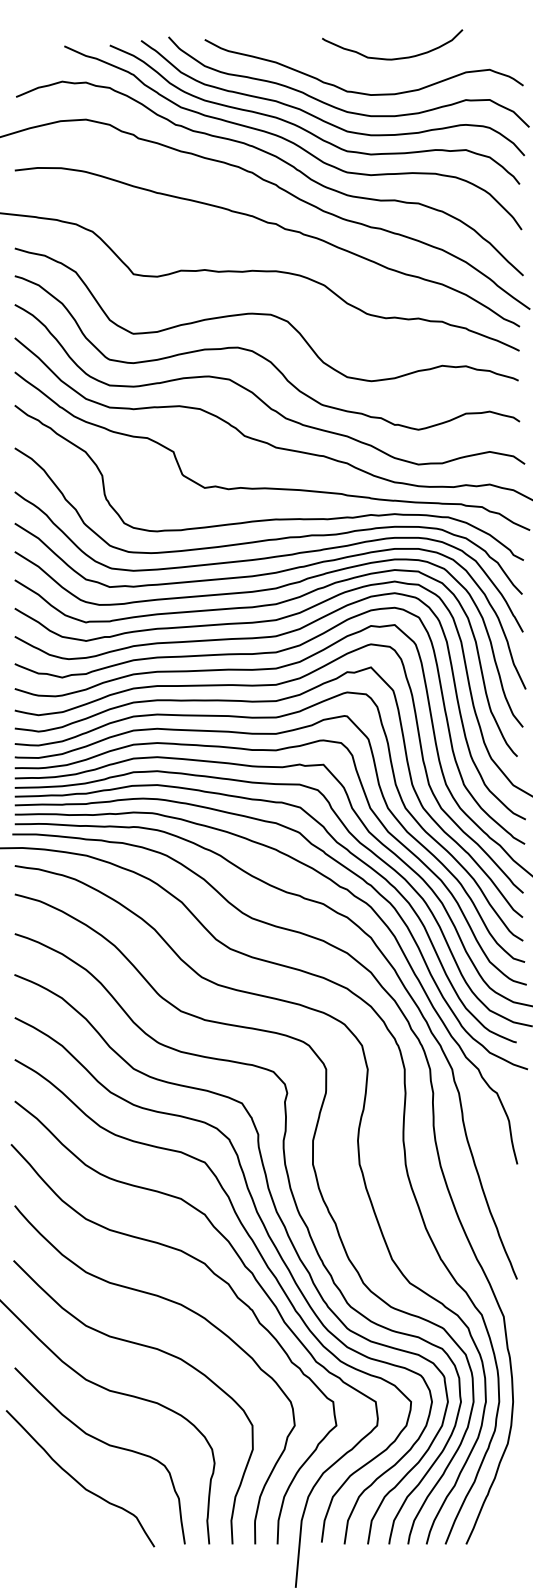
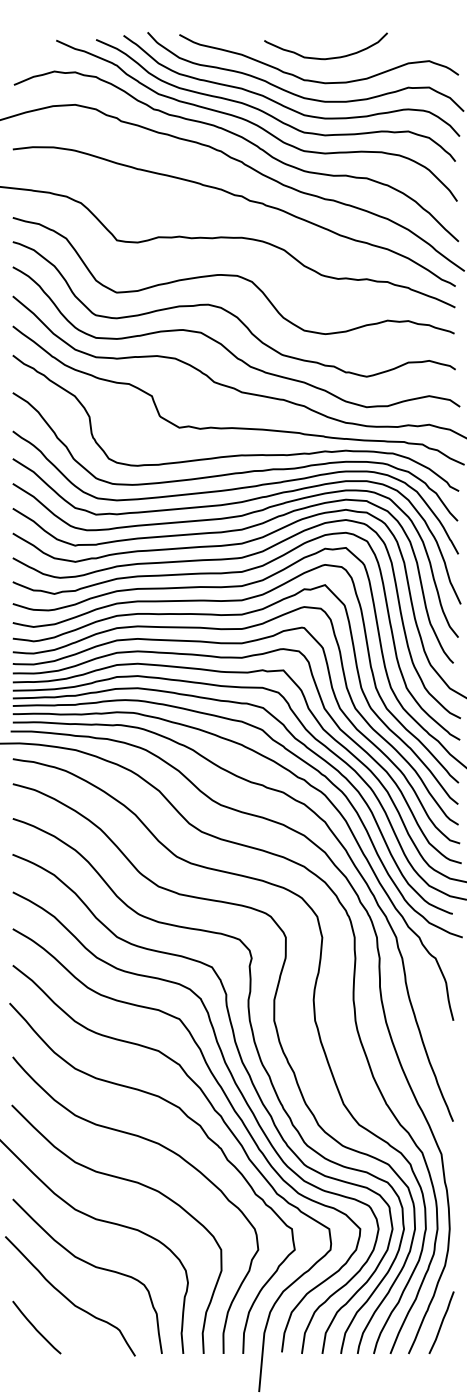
curve: (395, 57) -> (328, 57), moved
curve: (503, 1508) -> (441, 1322), added
curve: (40, 1514) -> (35, 1327), added

